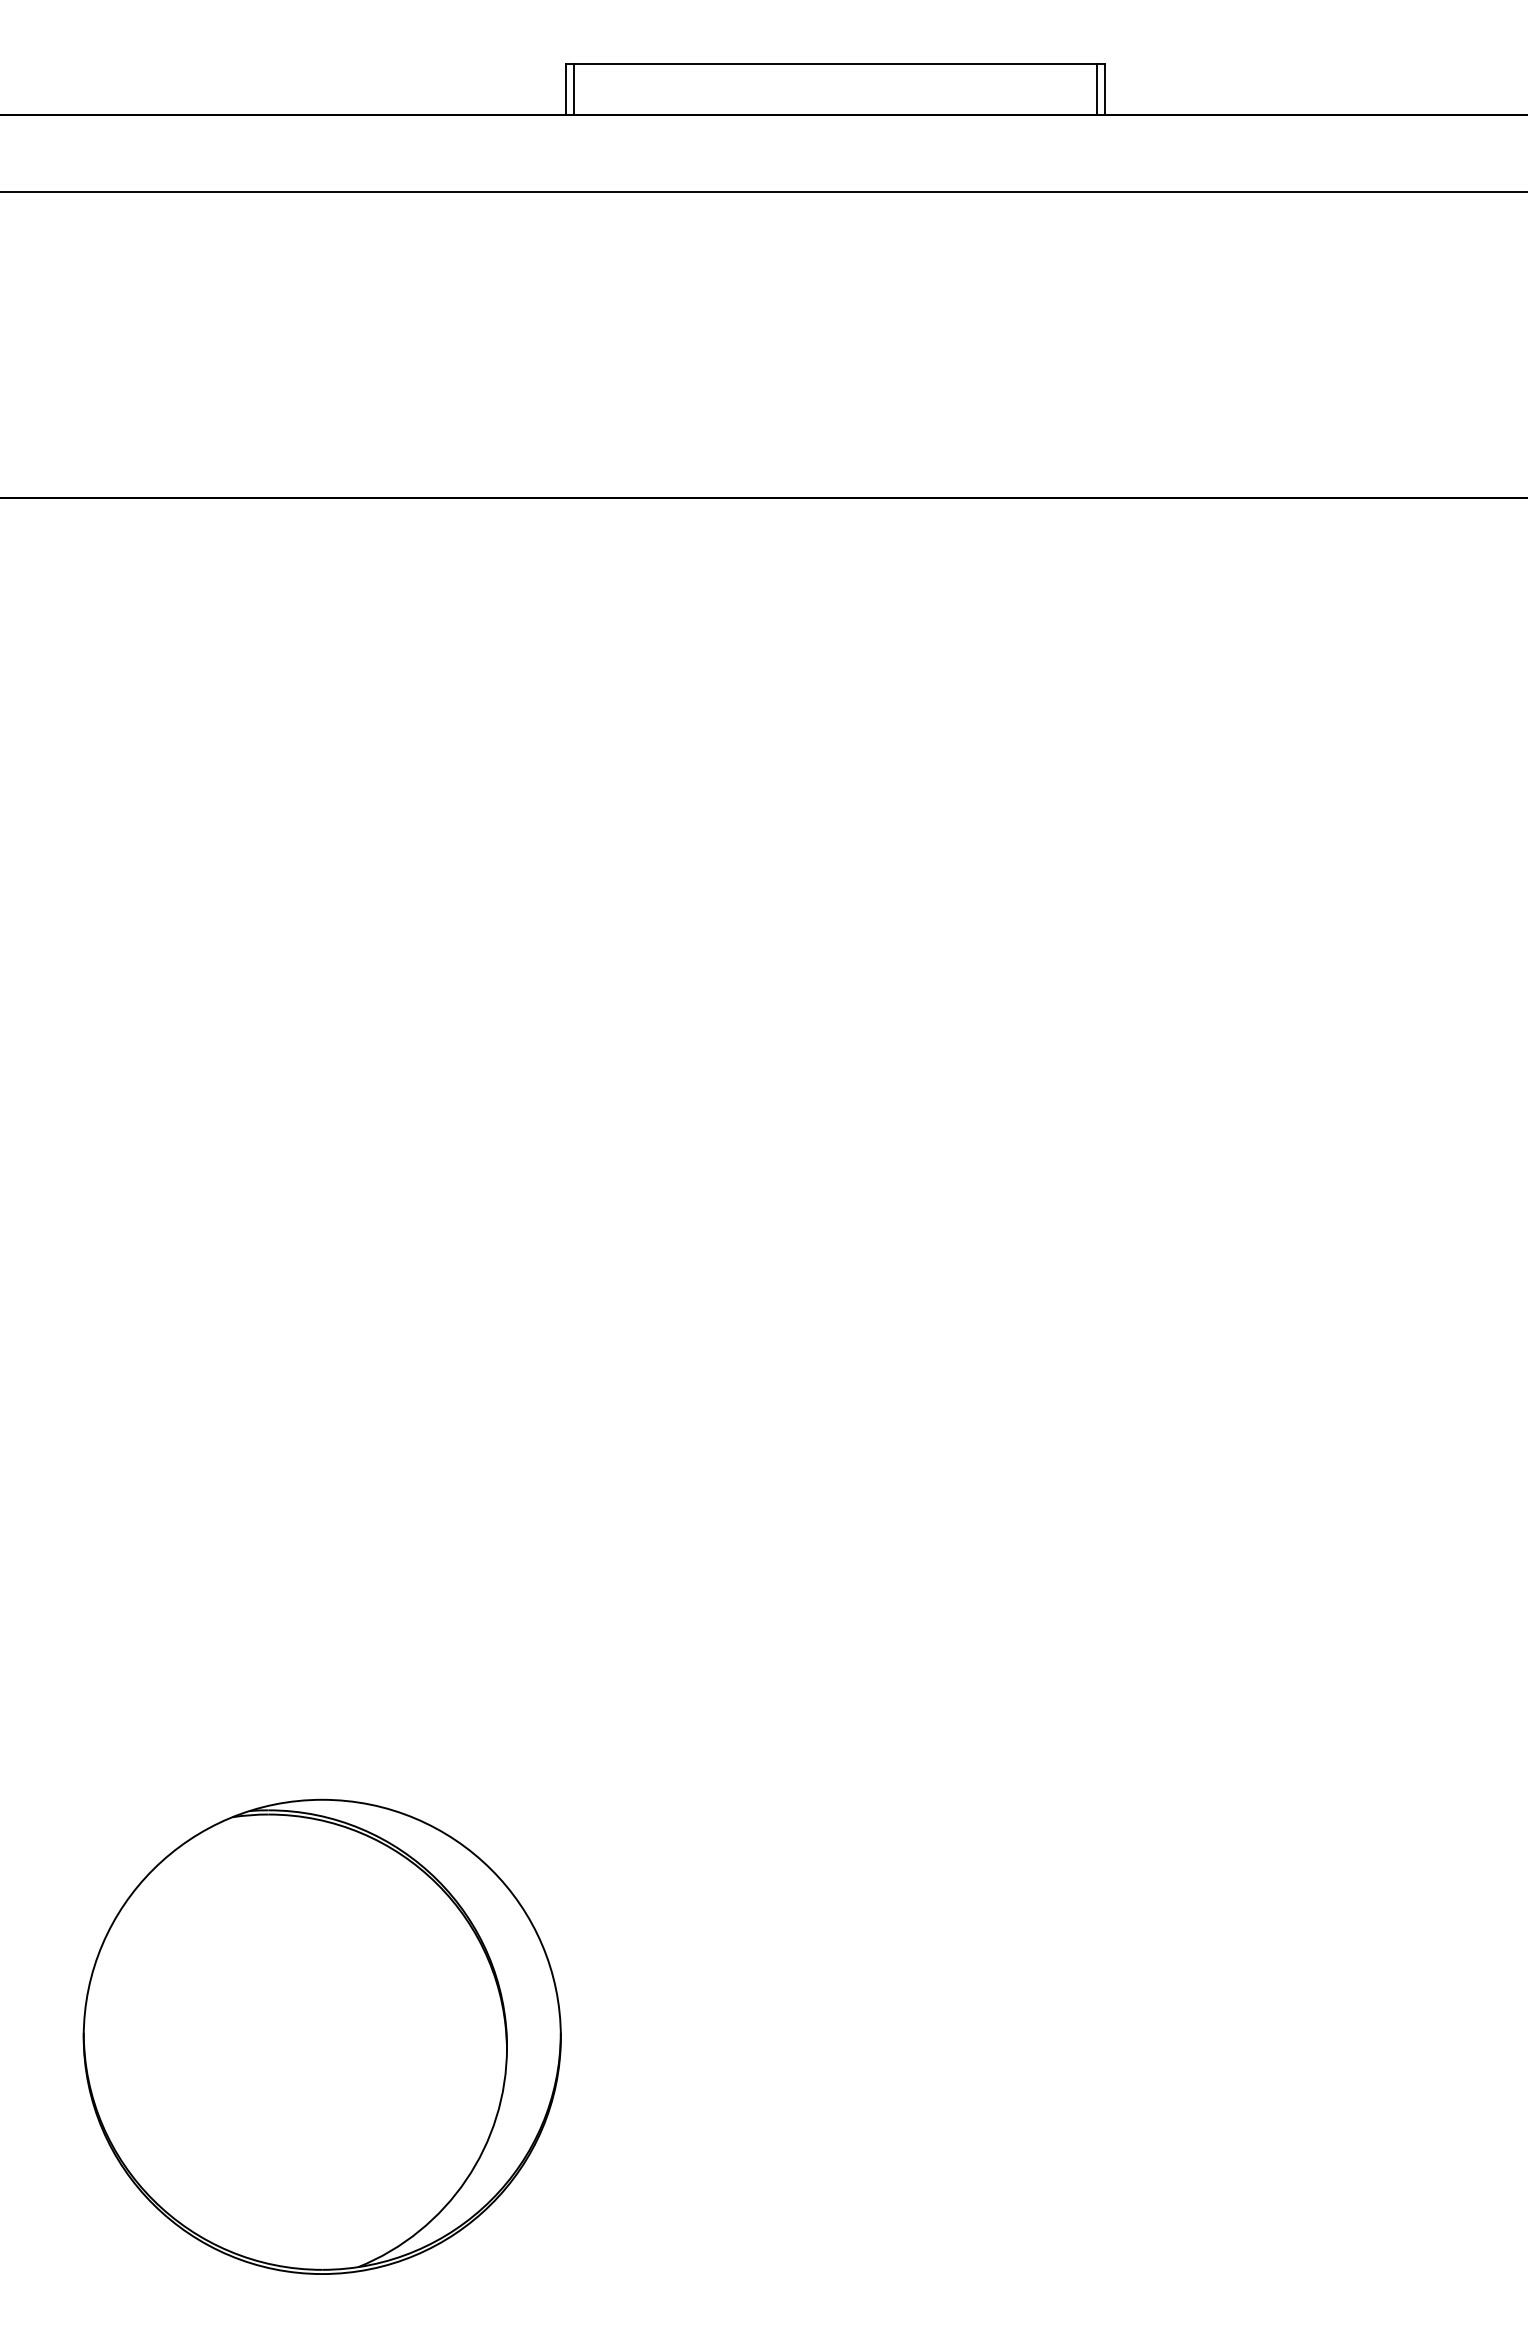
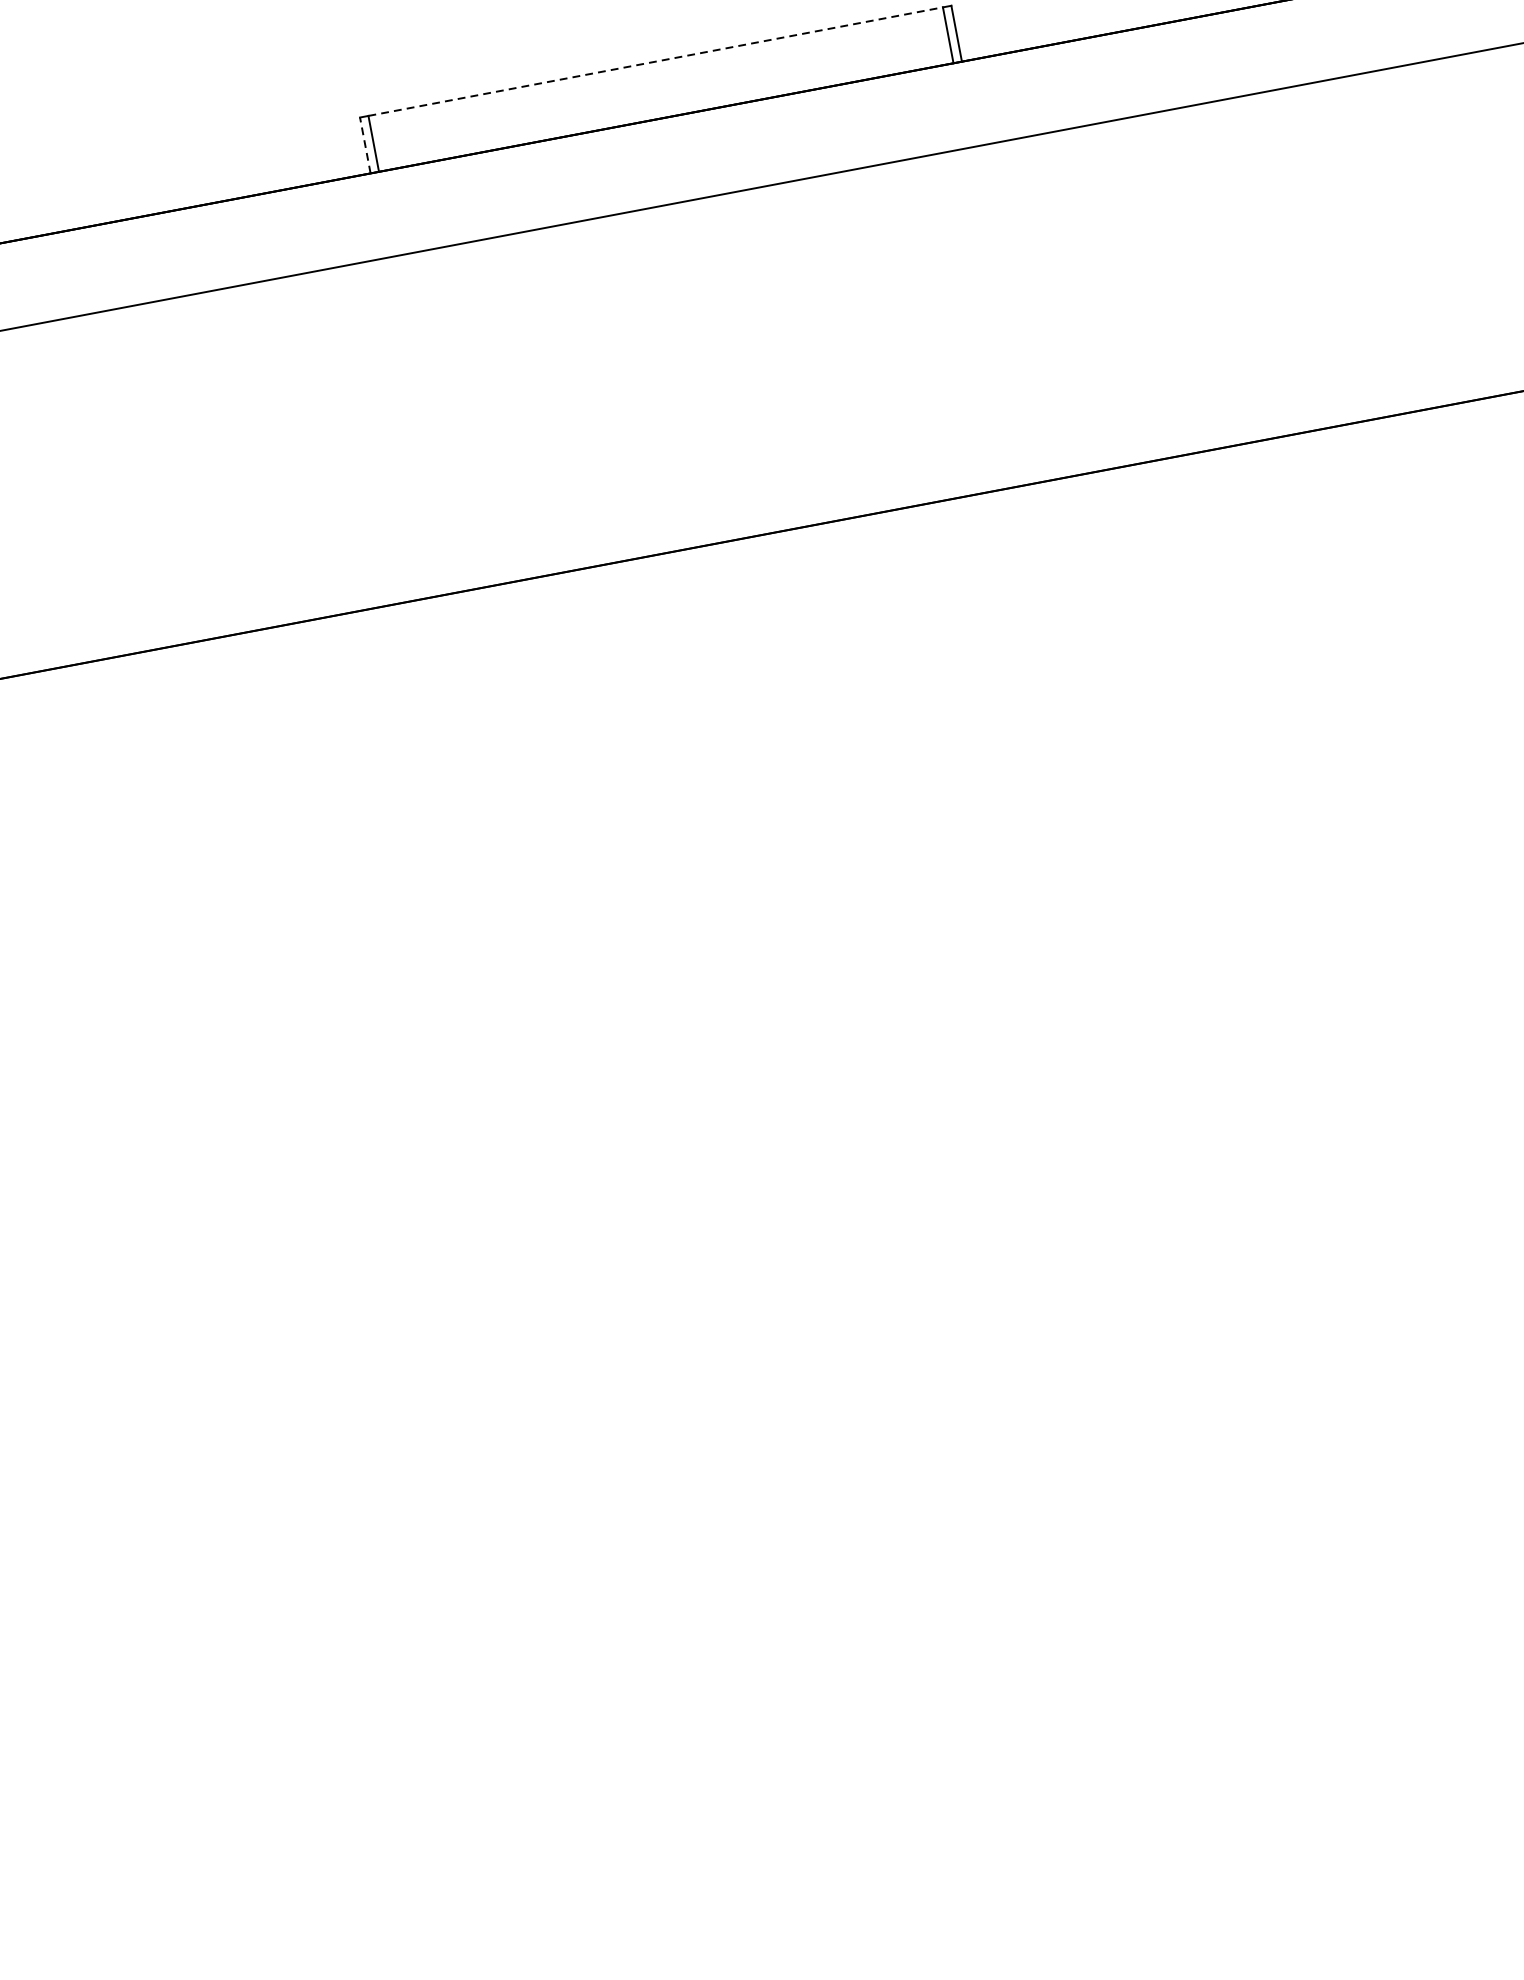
line: (835, 63) -> (655, 61), solid -> dashed
line: (566, 88) -> (365, 144), solid -> dashed

